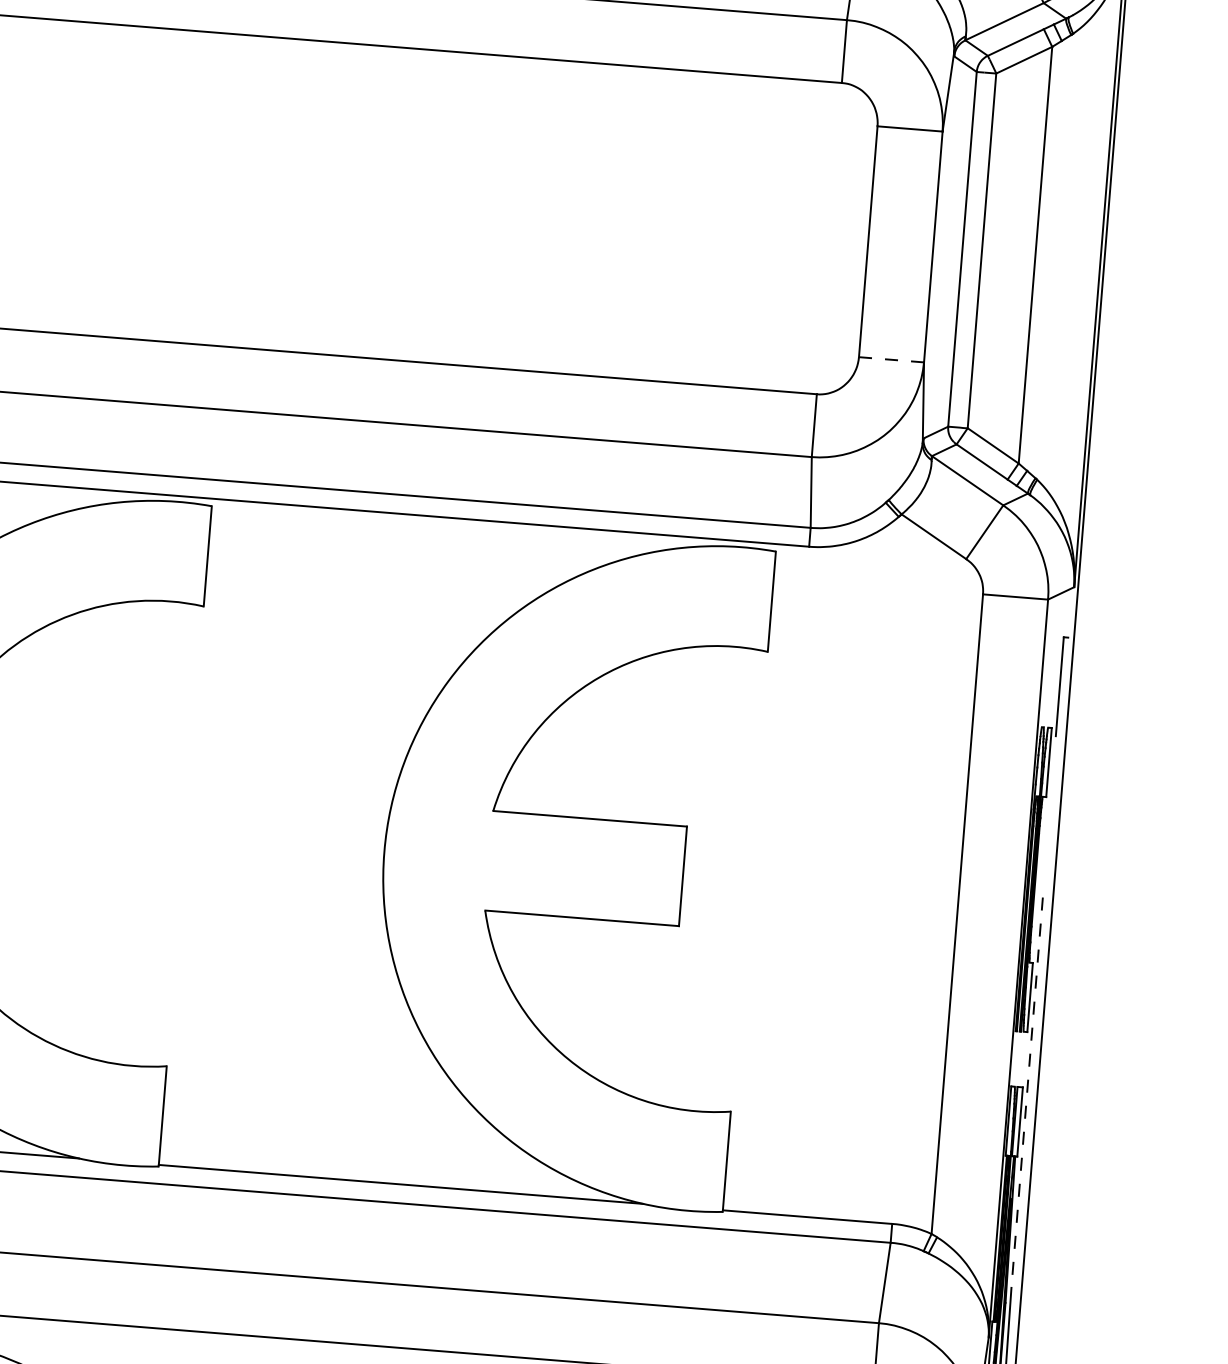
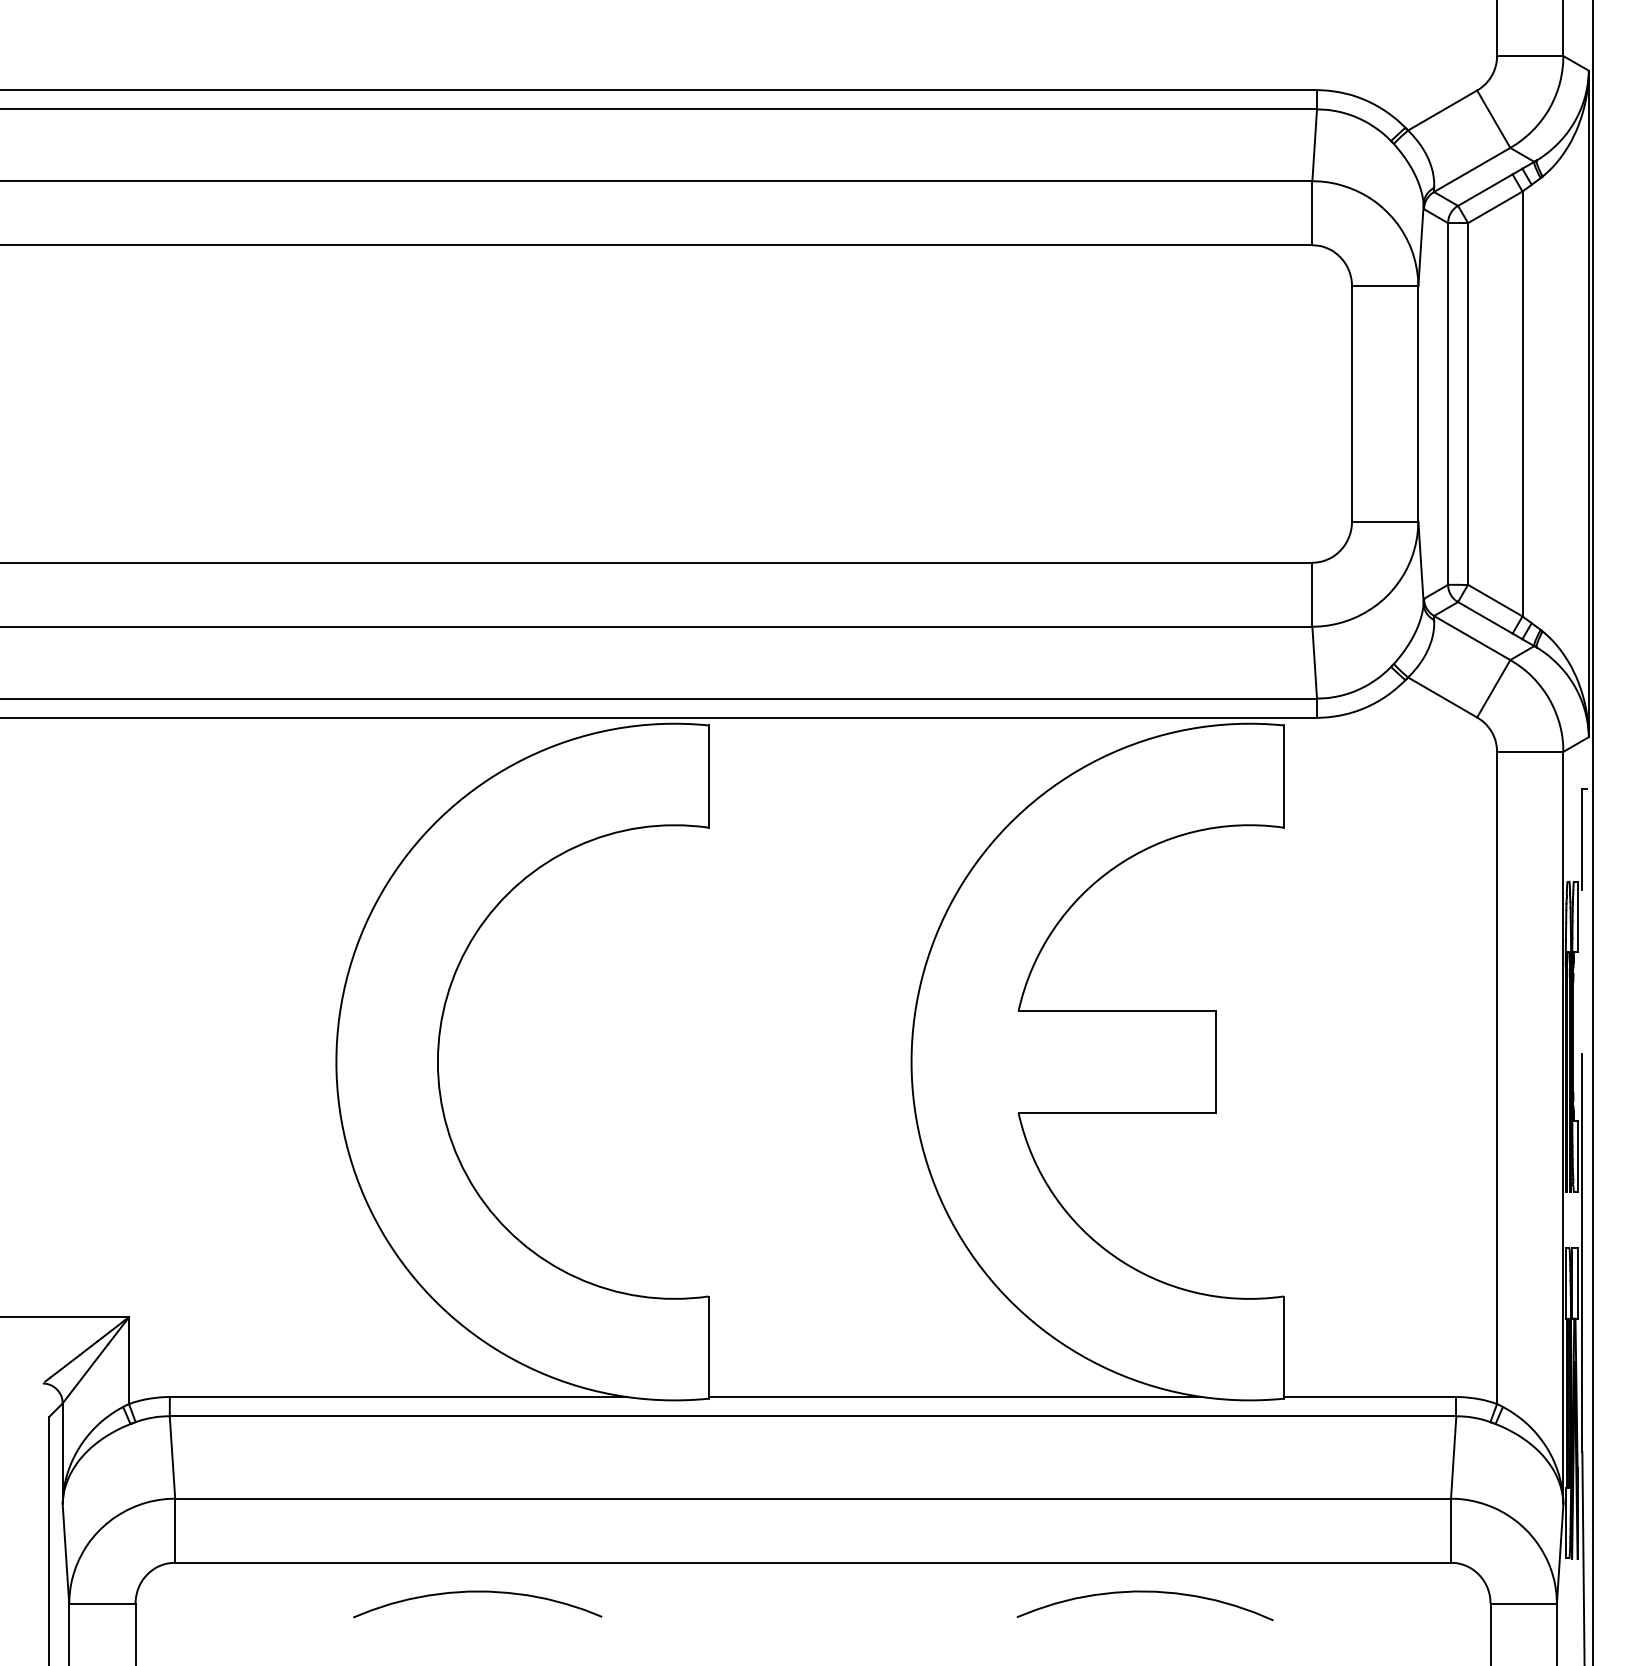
line: (891, 359) -> (1385, 521), dashed -> solid
line: (1027, 1093) -> (1582, 1253), dashed -> solid

